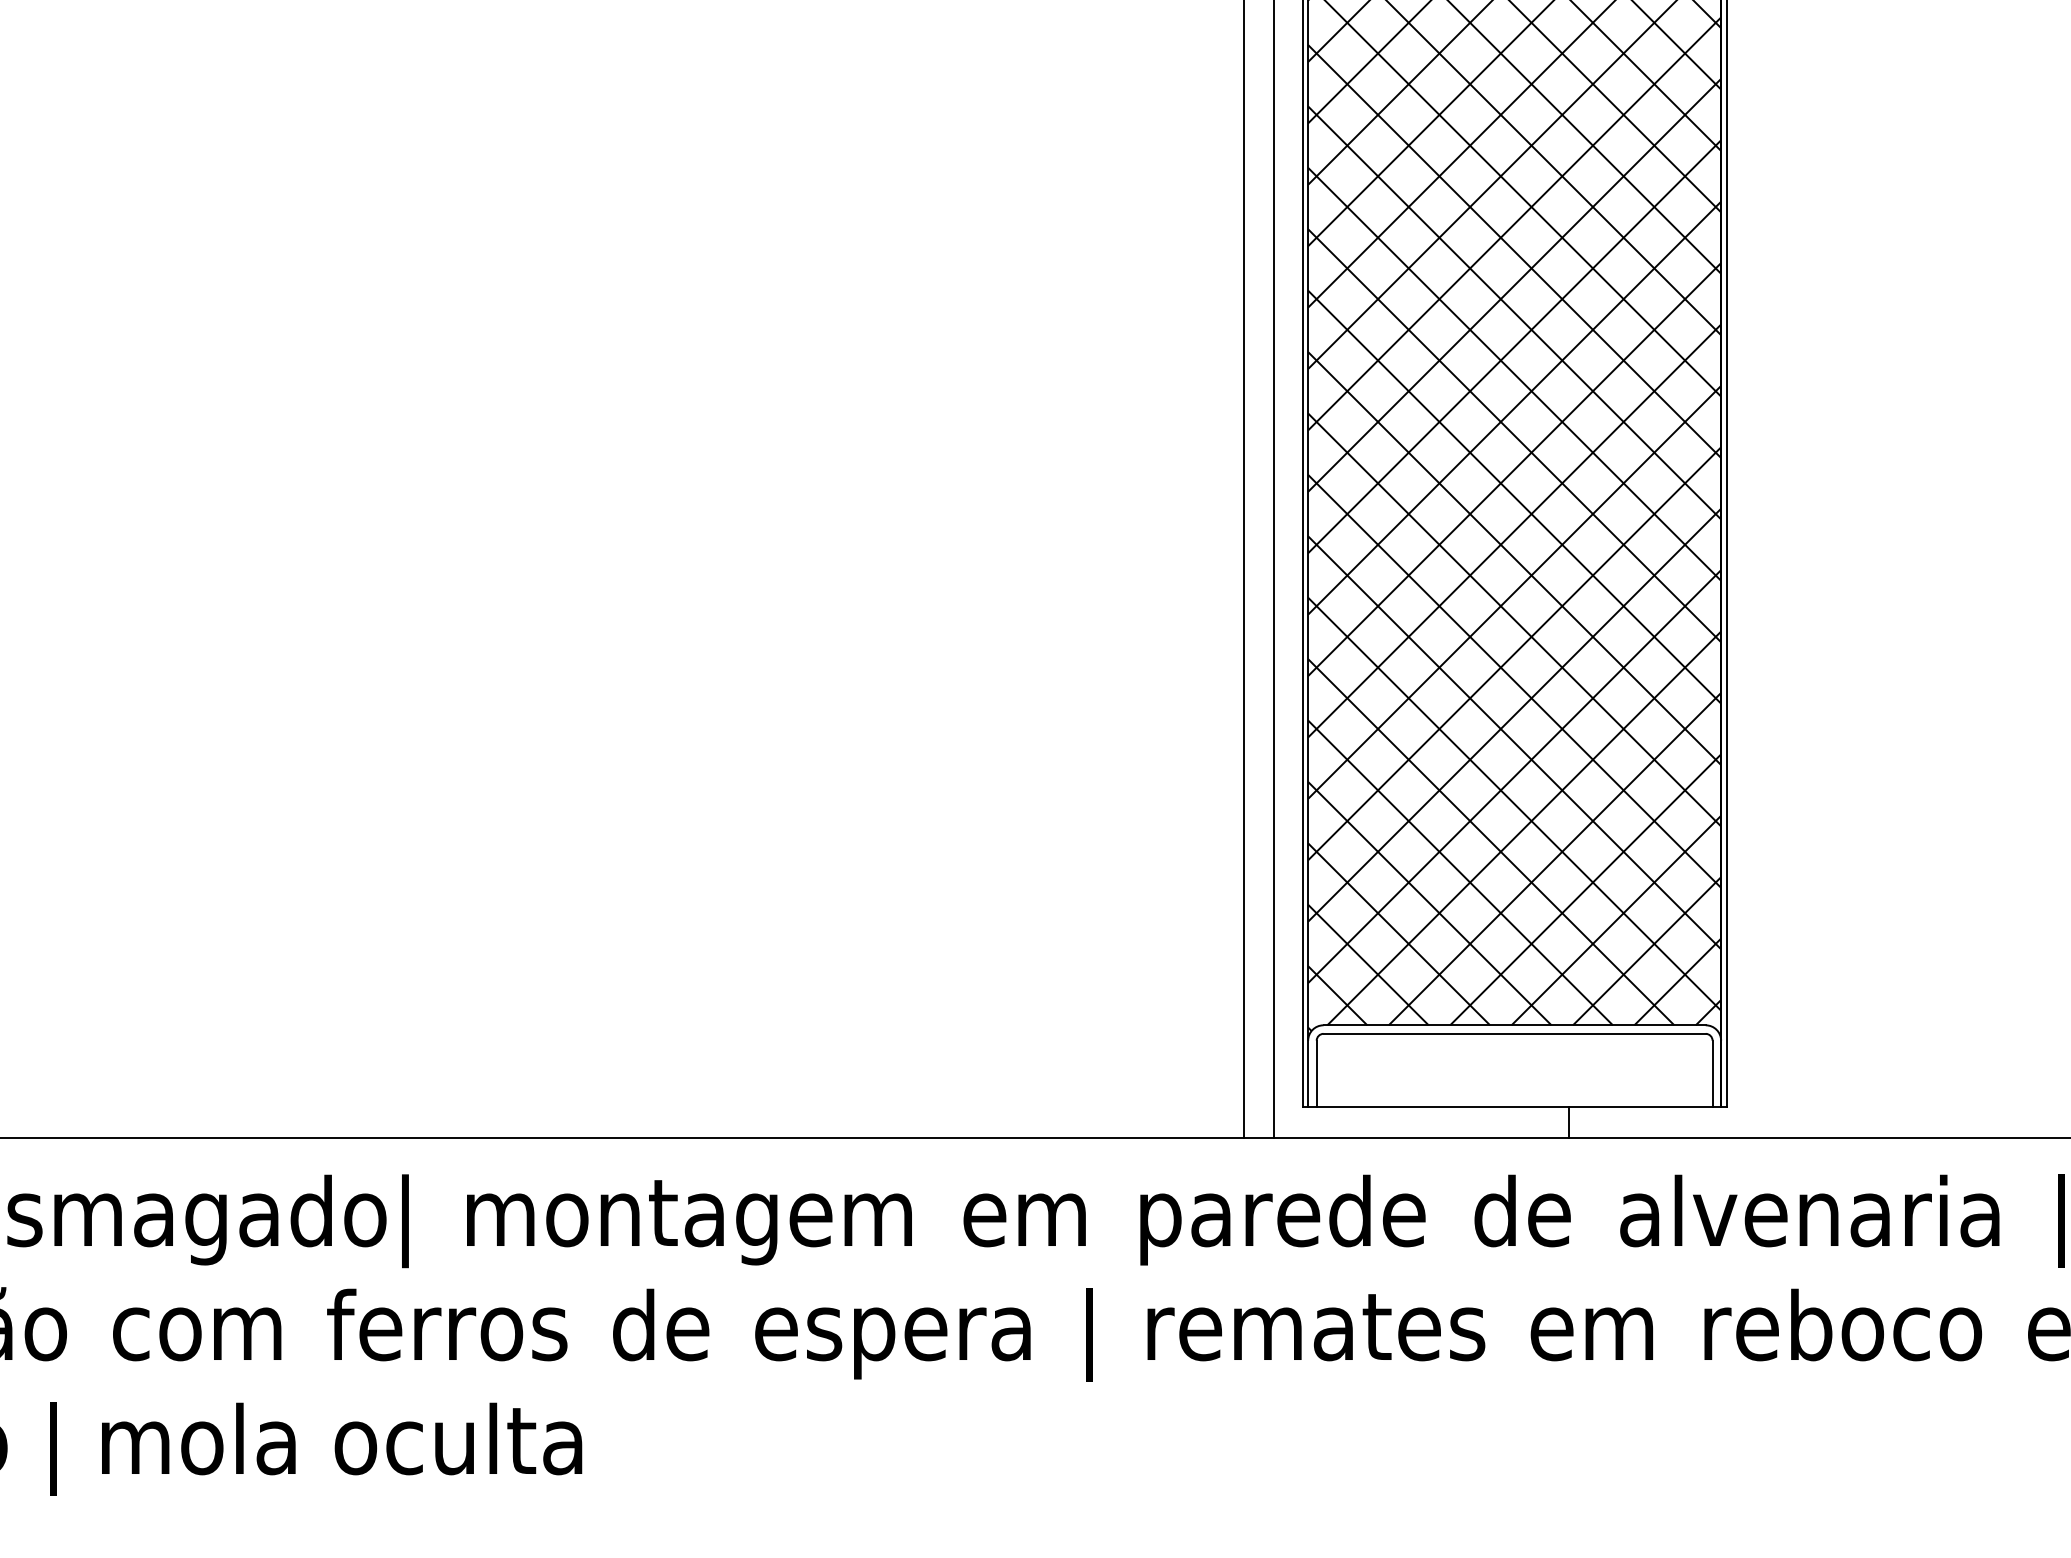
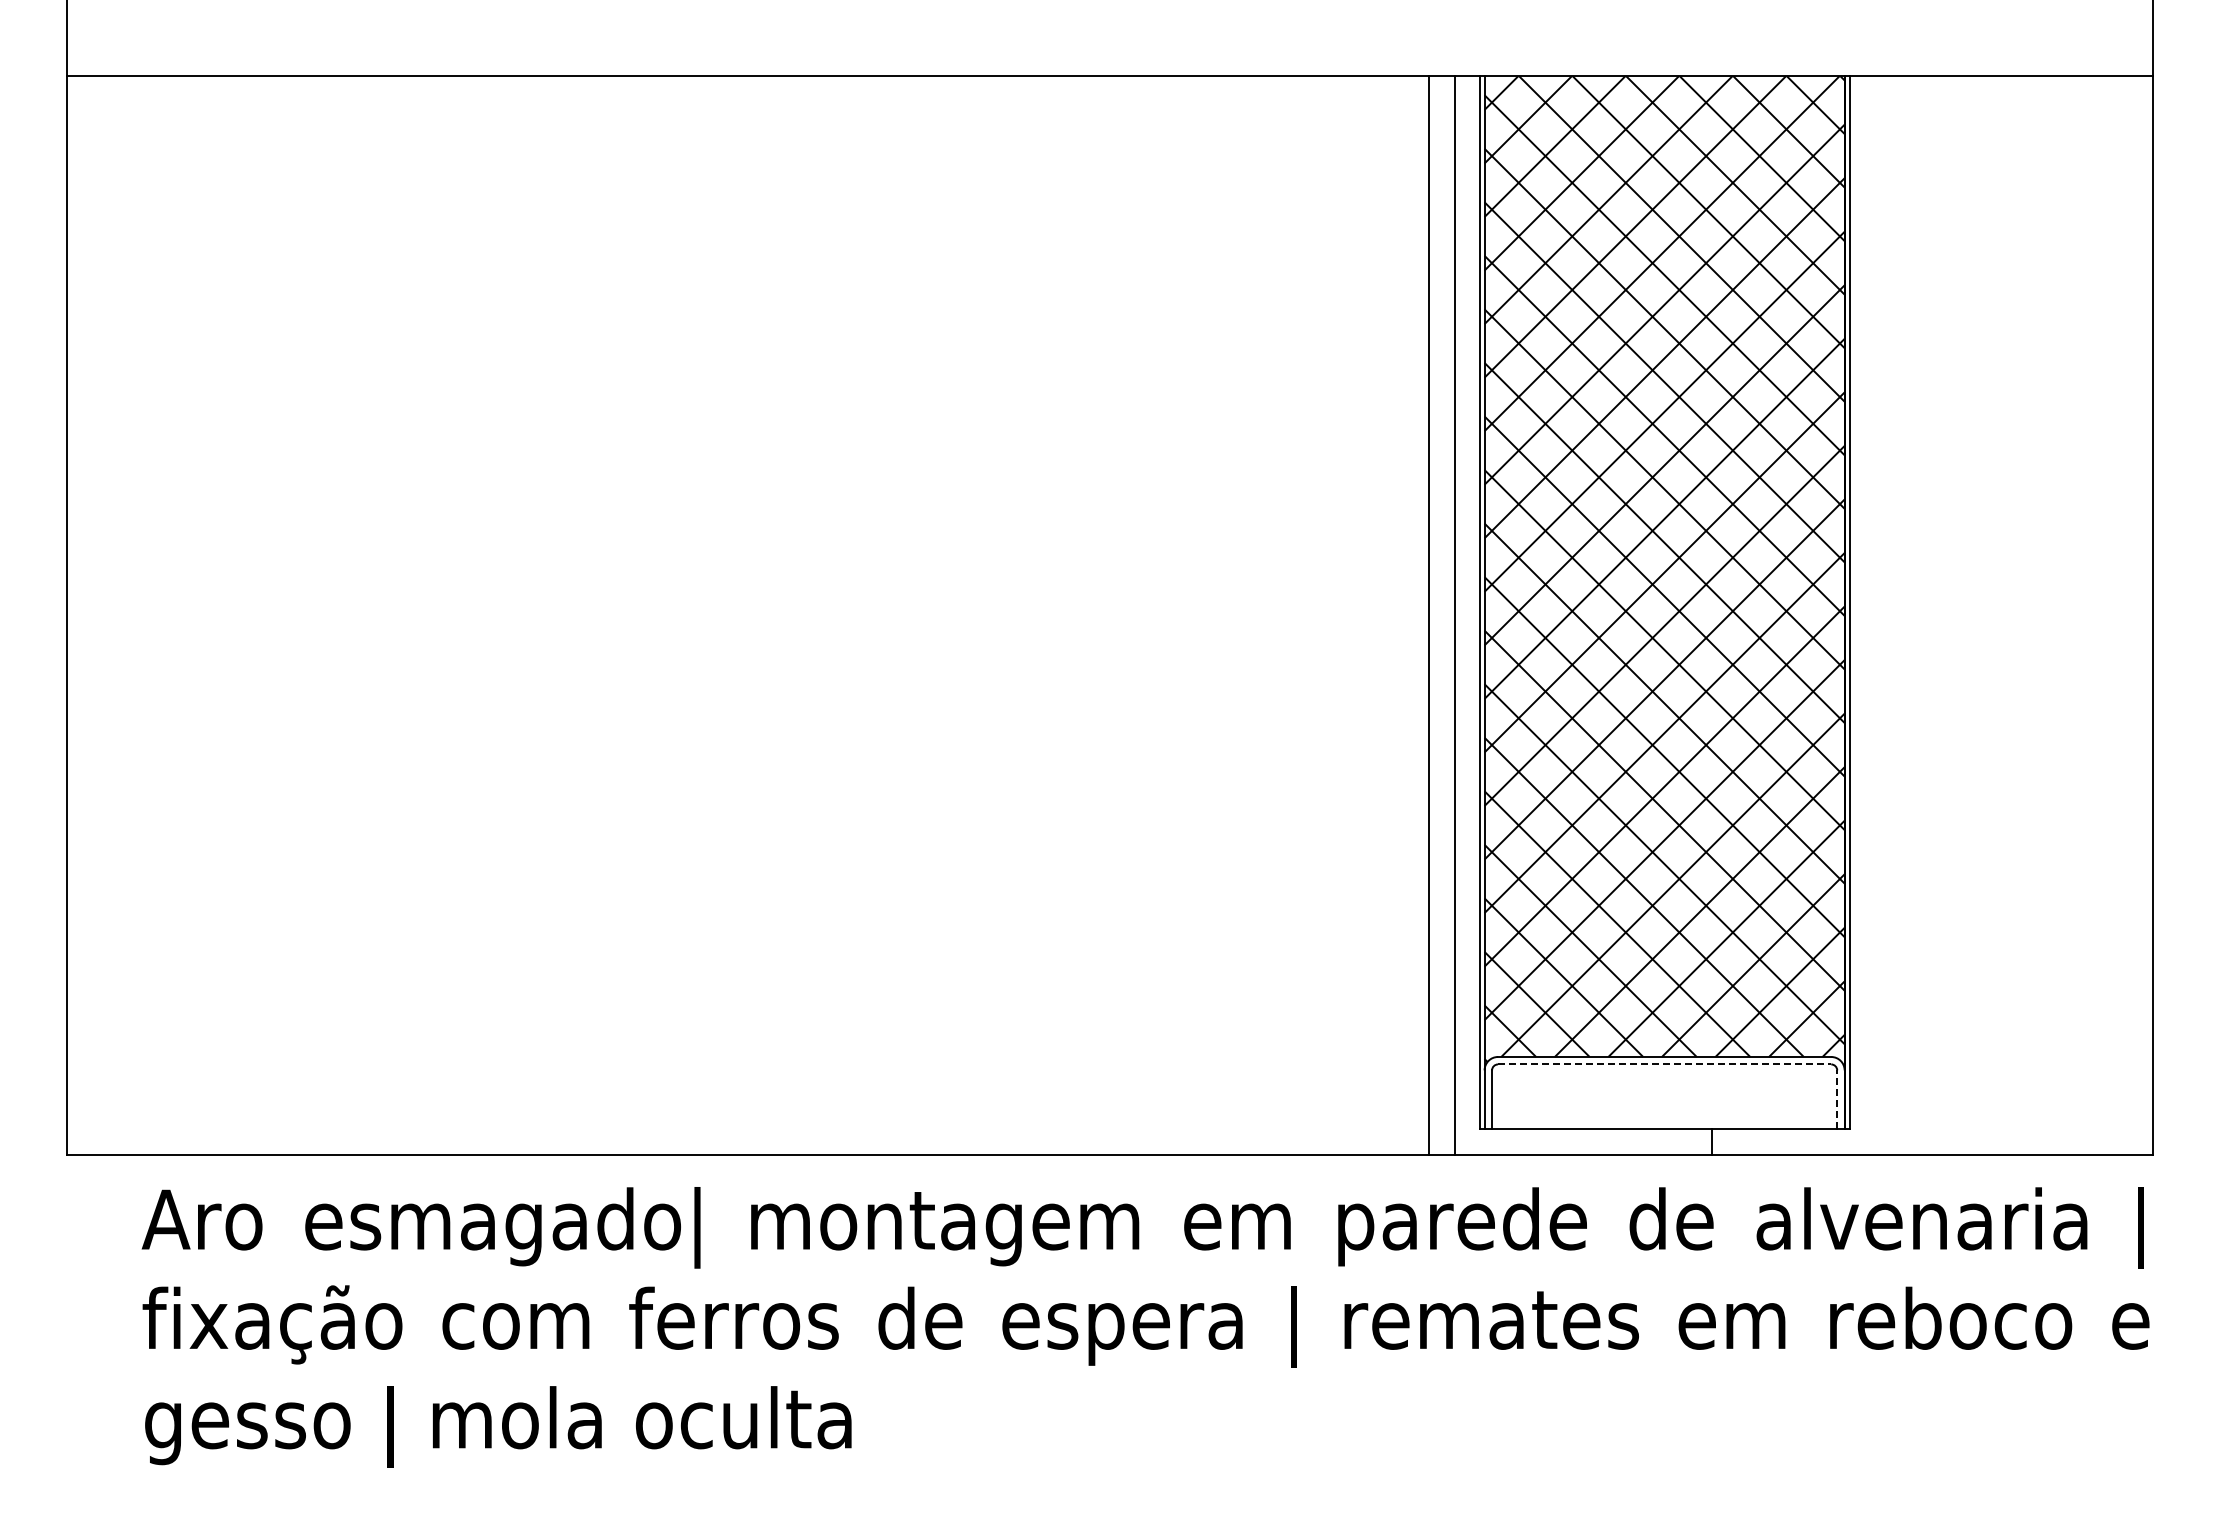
line: (1514, 1033) -> (1664, 1064), solid -> dashed
line: (1712, 1074) -> (1837, 1099), solid -> dashed

